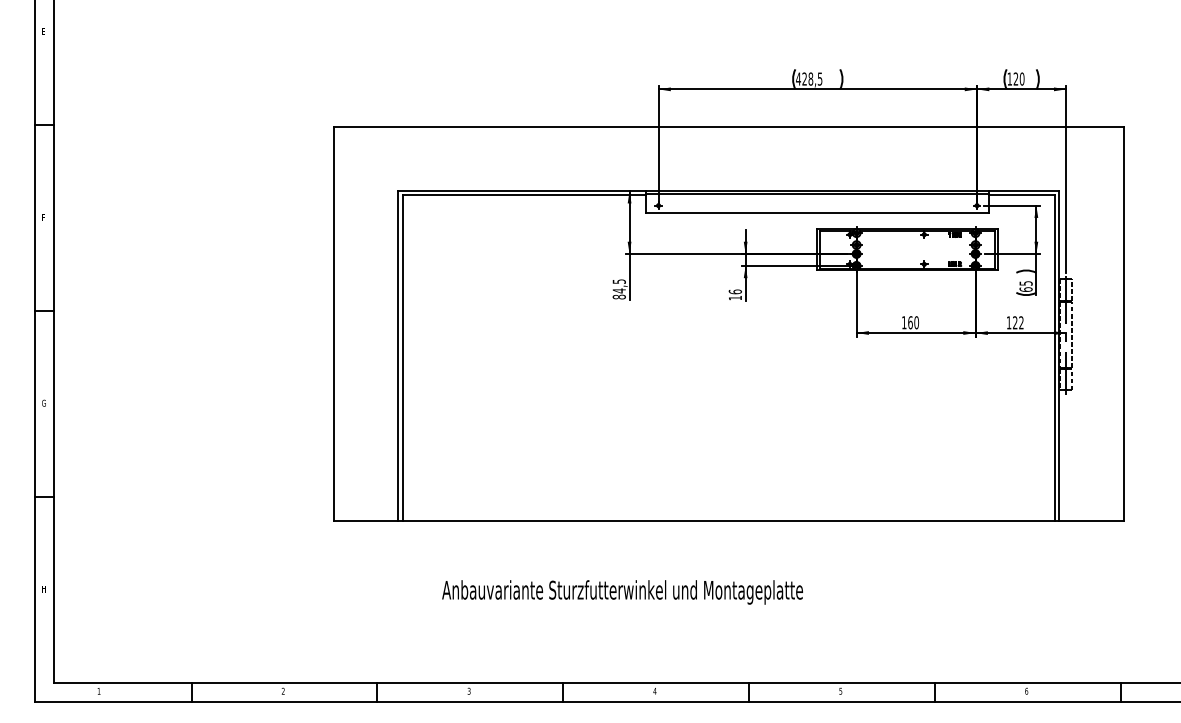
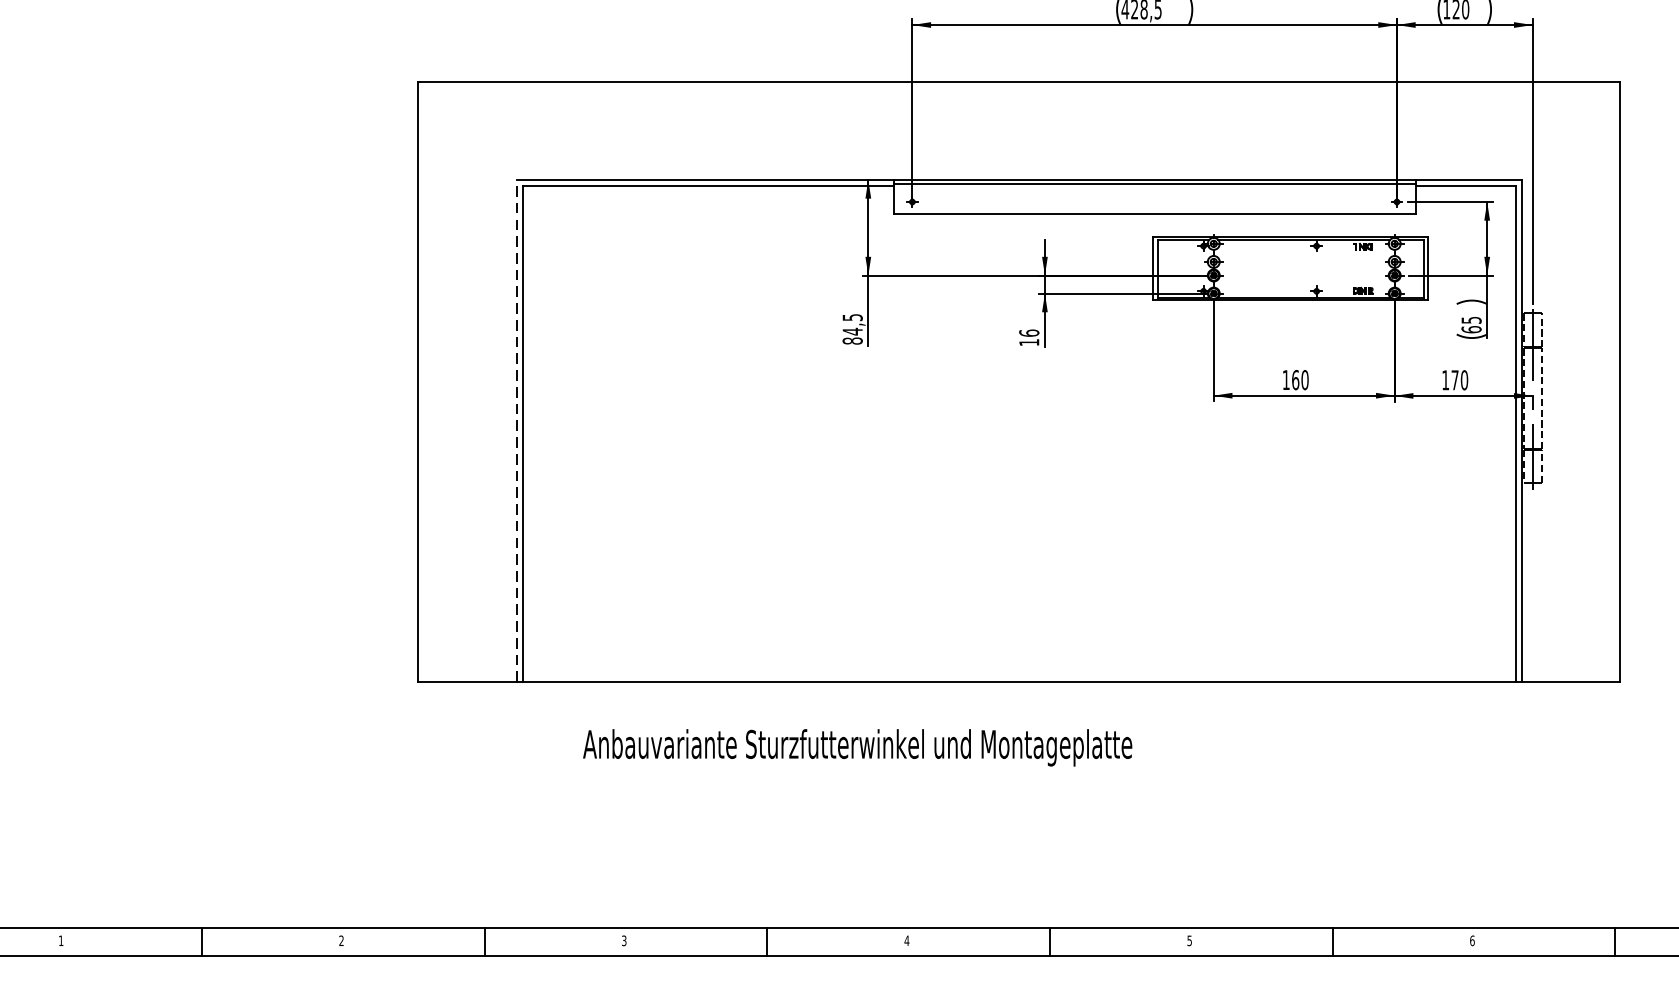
text: (1018, 322) -> (1460, 379), 122 -> 170
line: (398, 355) -> (516, 429), solid -> dashed
text: (622, 592) -> (857, 747), moved

